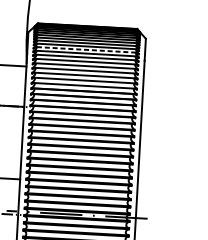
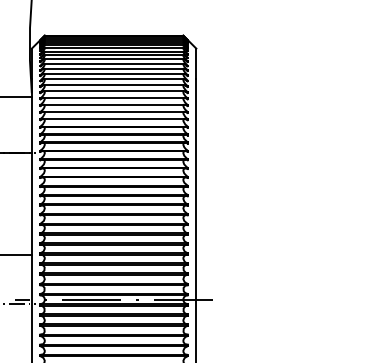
line: (86, 49) -> (114, 68), dashed -> solid

